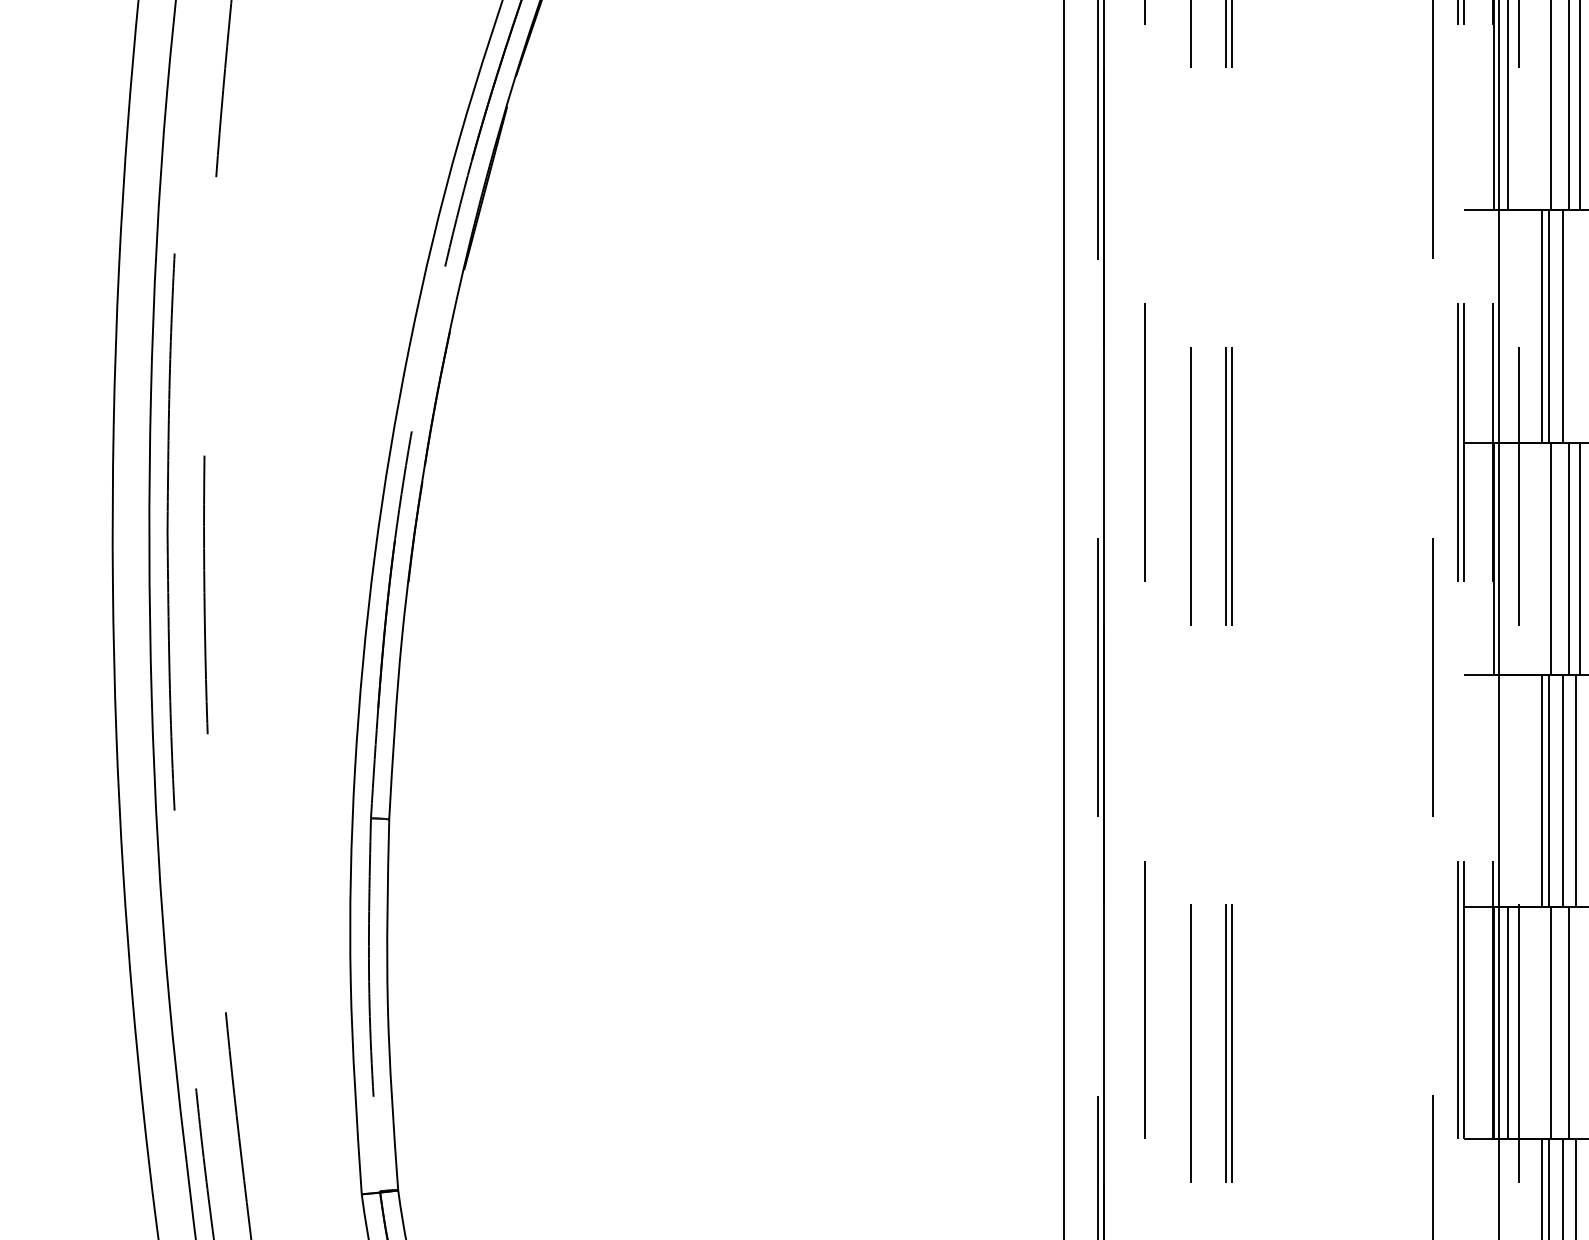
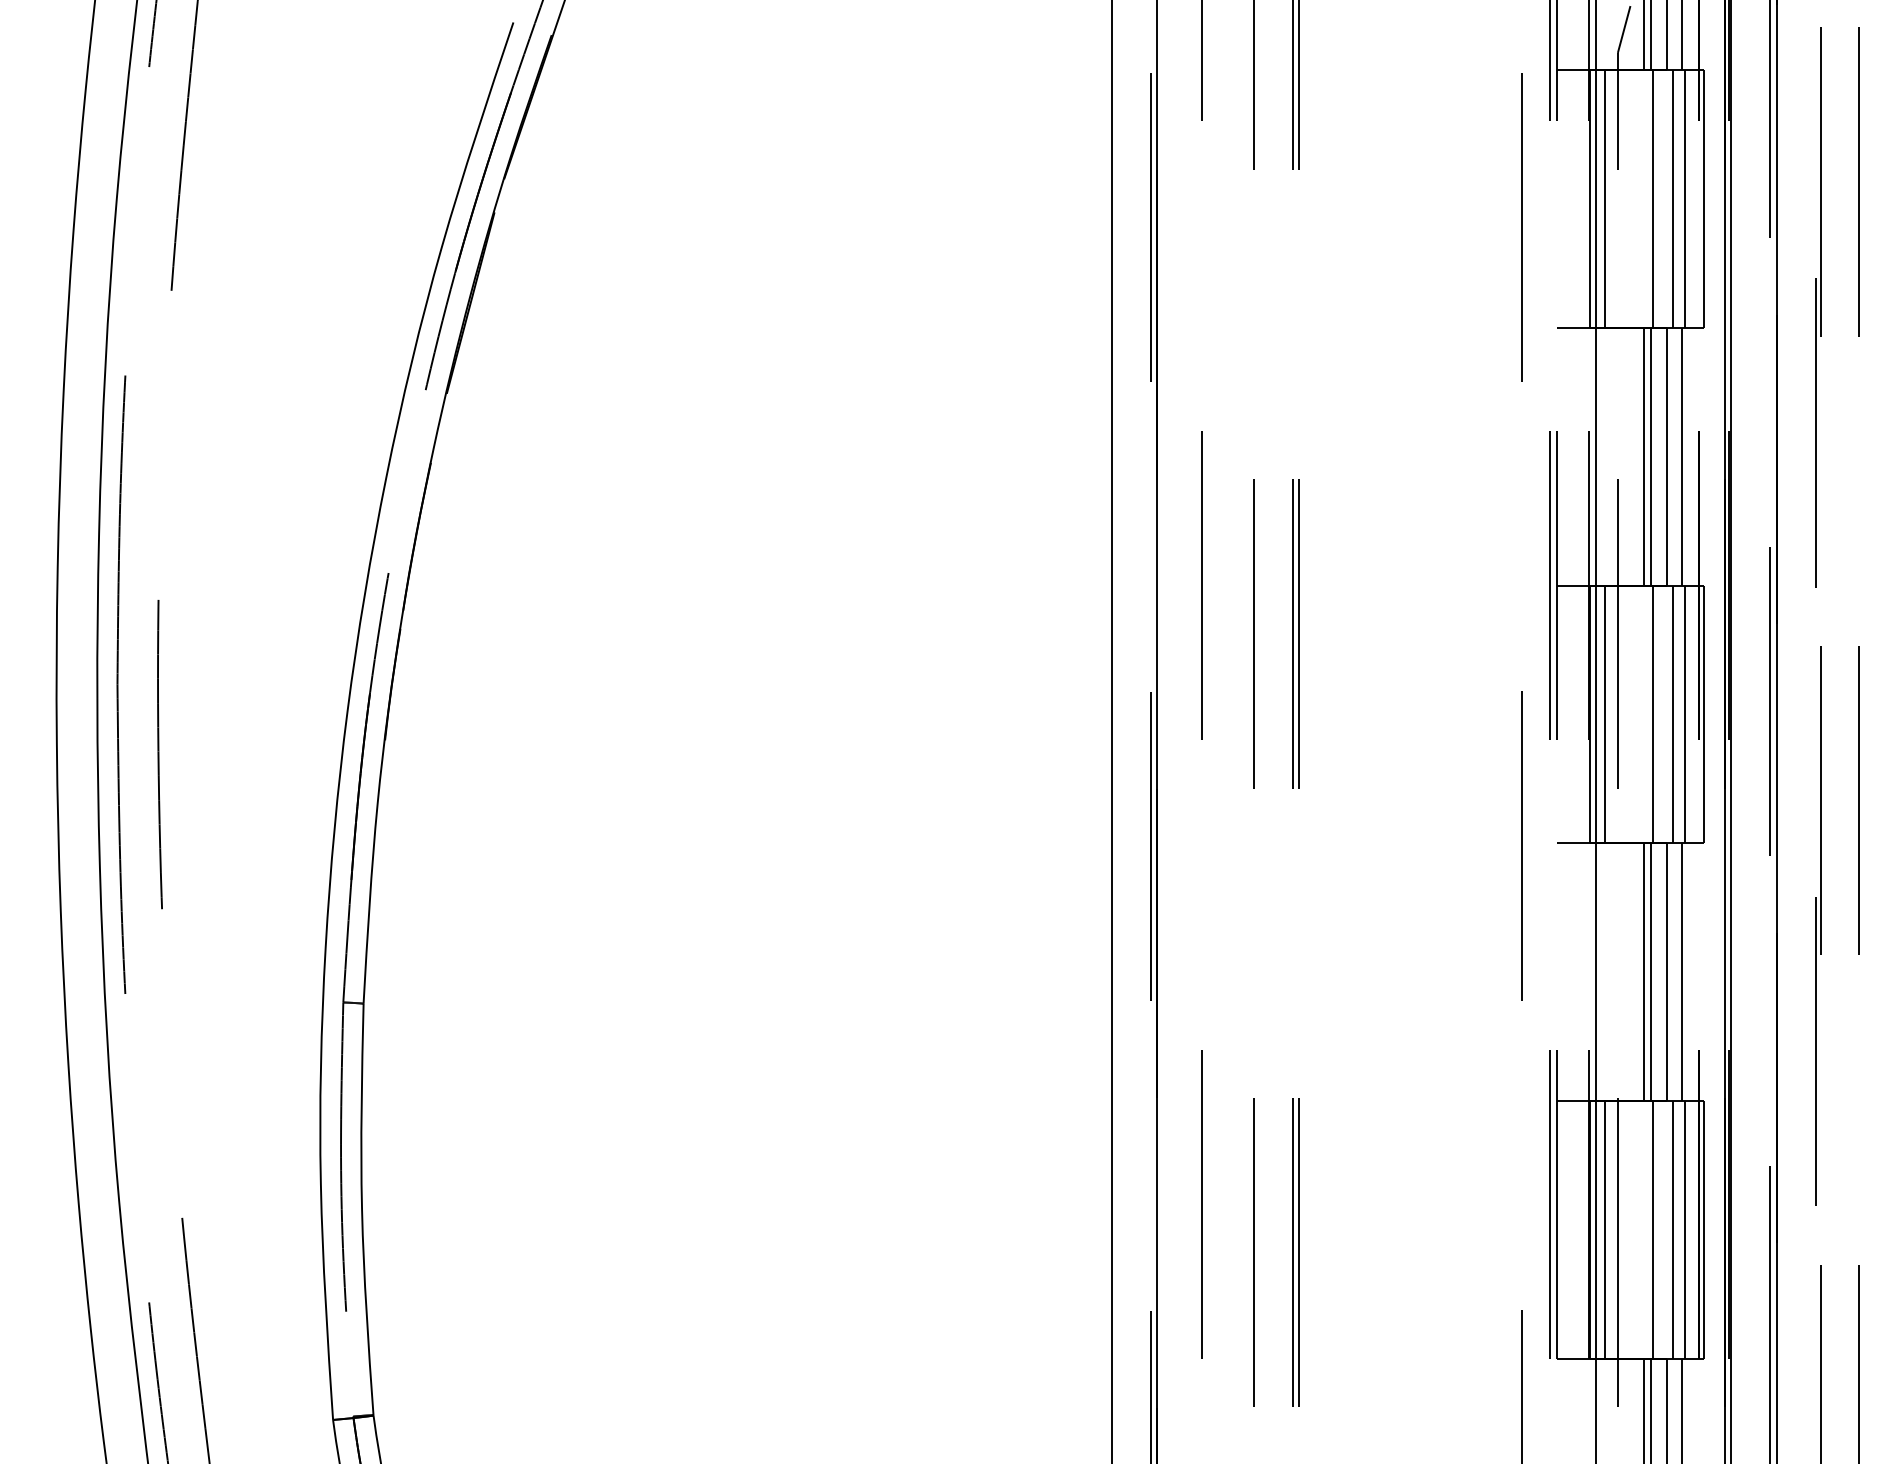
line: (1576, 326) -> (1681, 456), added
line: (1507, 558) -> (1605, 714), added
line: (1580, 1022) -> (1685, 1229), added

